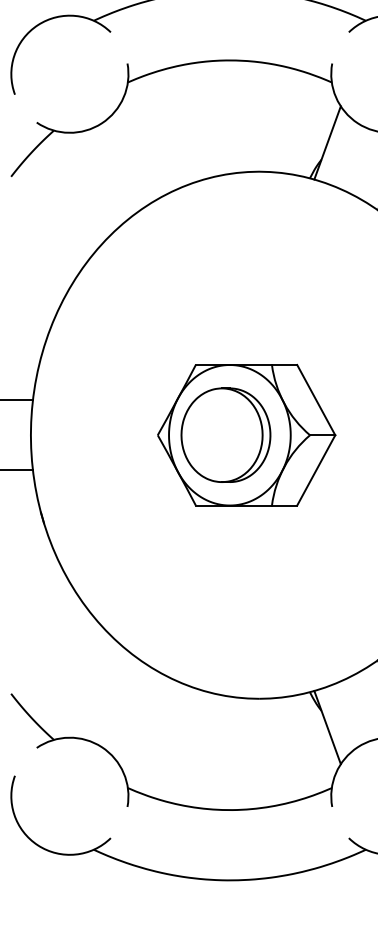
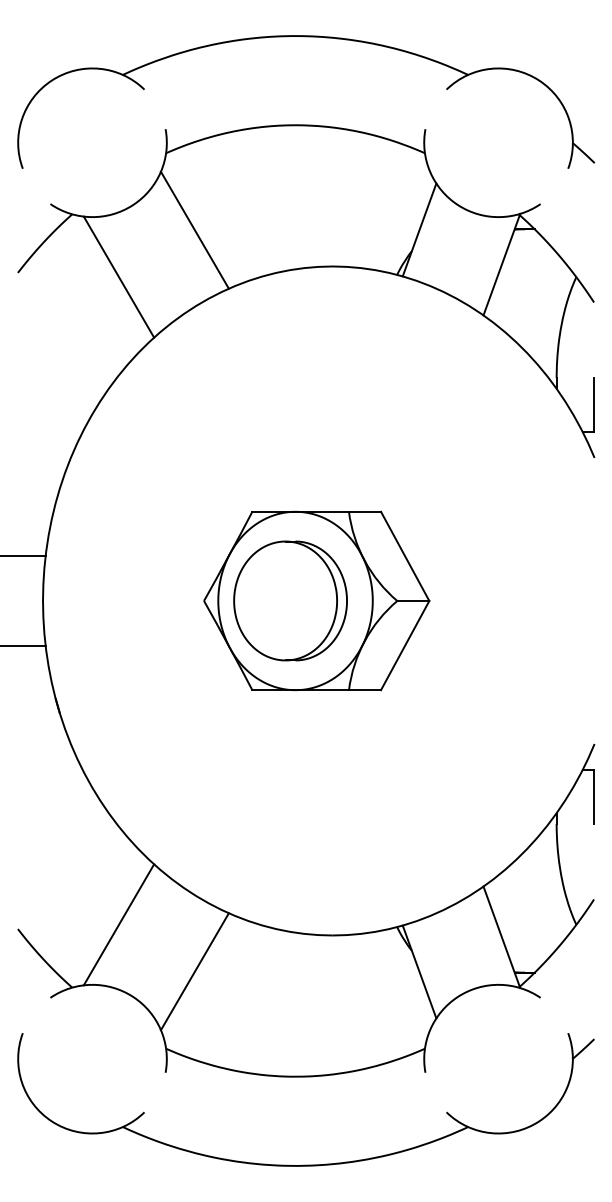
line: (150, 142) -> (194, 229), added
line: (90, 179) -> (118, 276), added
line: (90, 690) -> (118, 924), added
line: (150, 727) -> (194, 971), added

